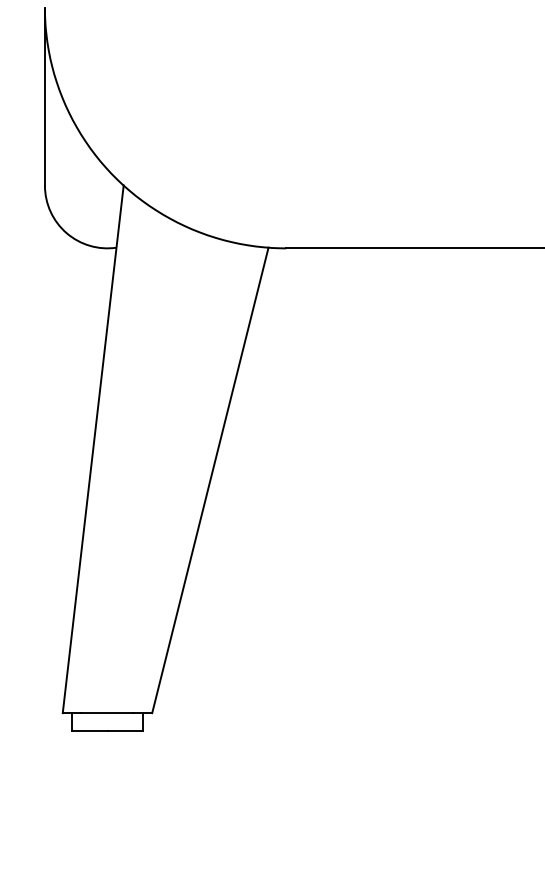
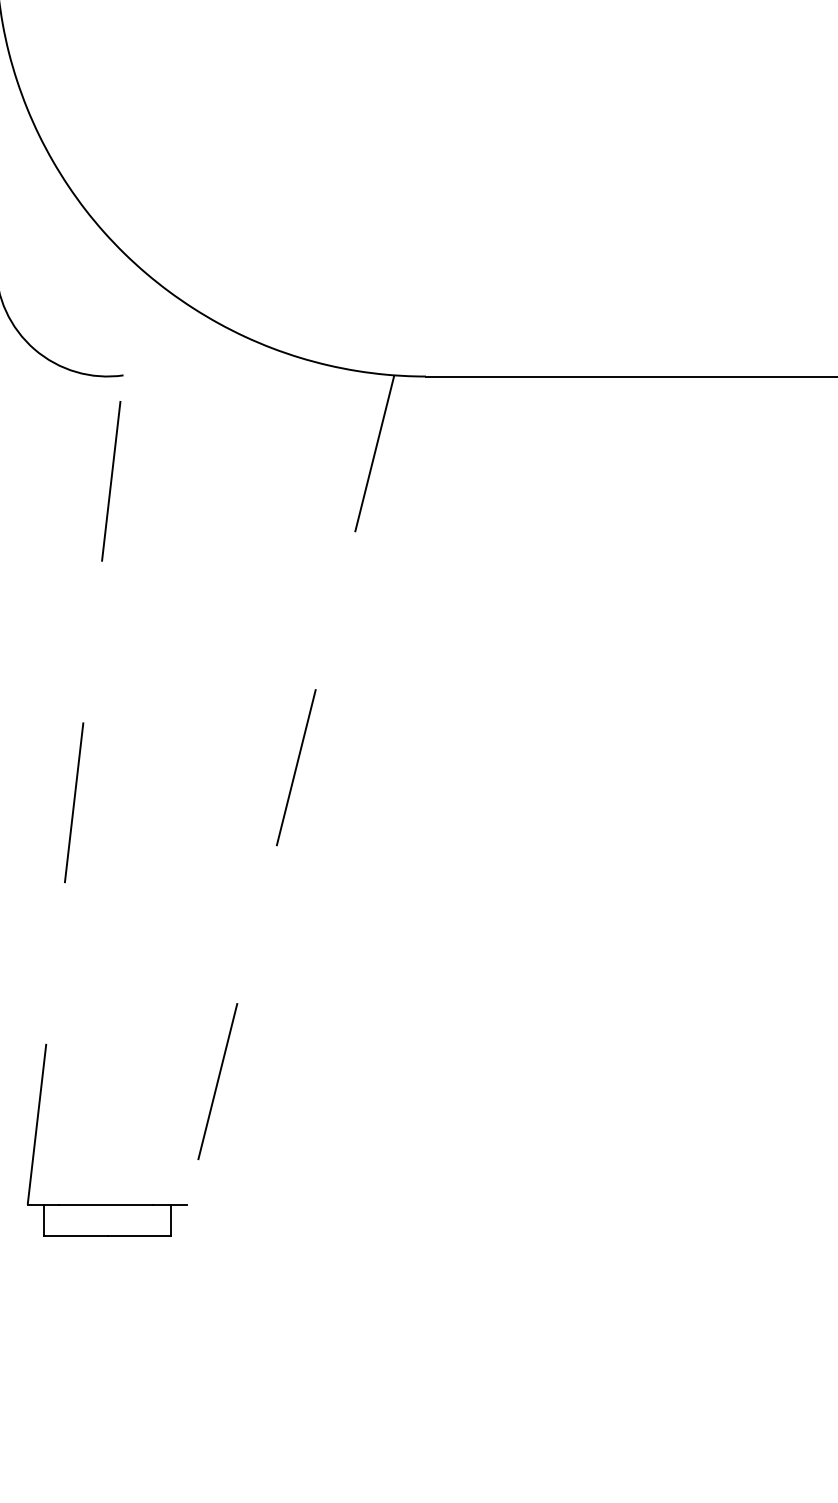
line: (93, 449) -> (82, 734), solid -> dashed
line: (210, 480) -> (290, 790), solid -> dashed

